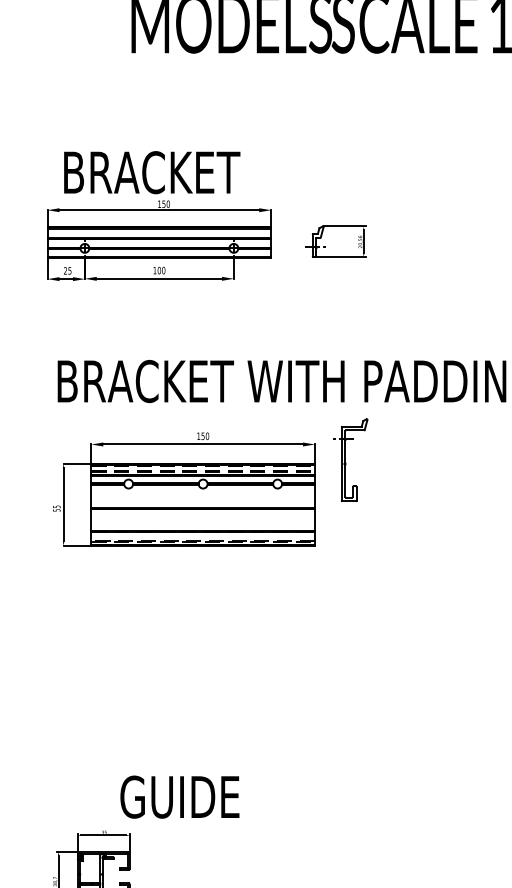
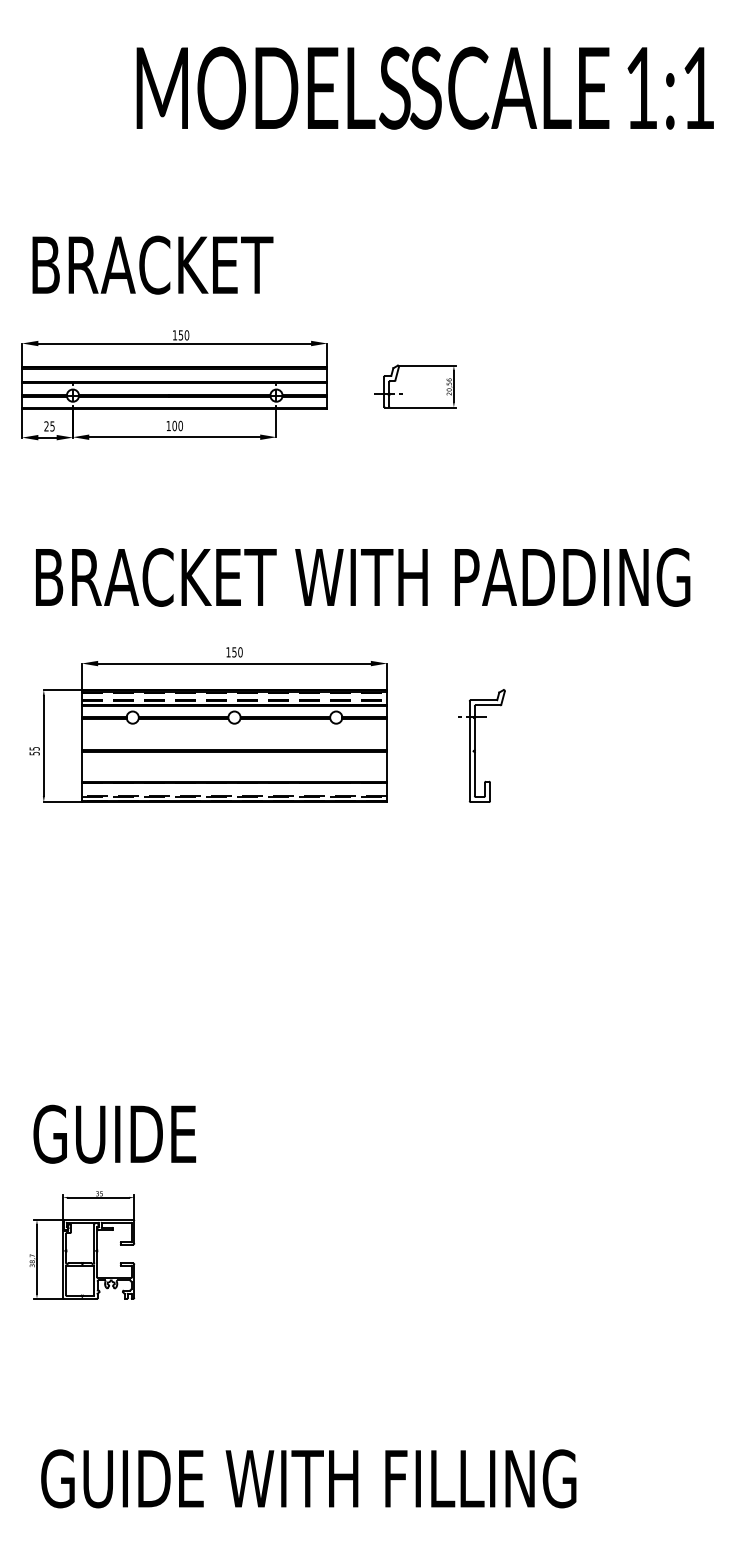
text: (151, 172) -> (152, 264), moved
part: (350, 459) -> (481, 745), moved
text: (179, 796) -> (114, 1133), moved

